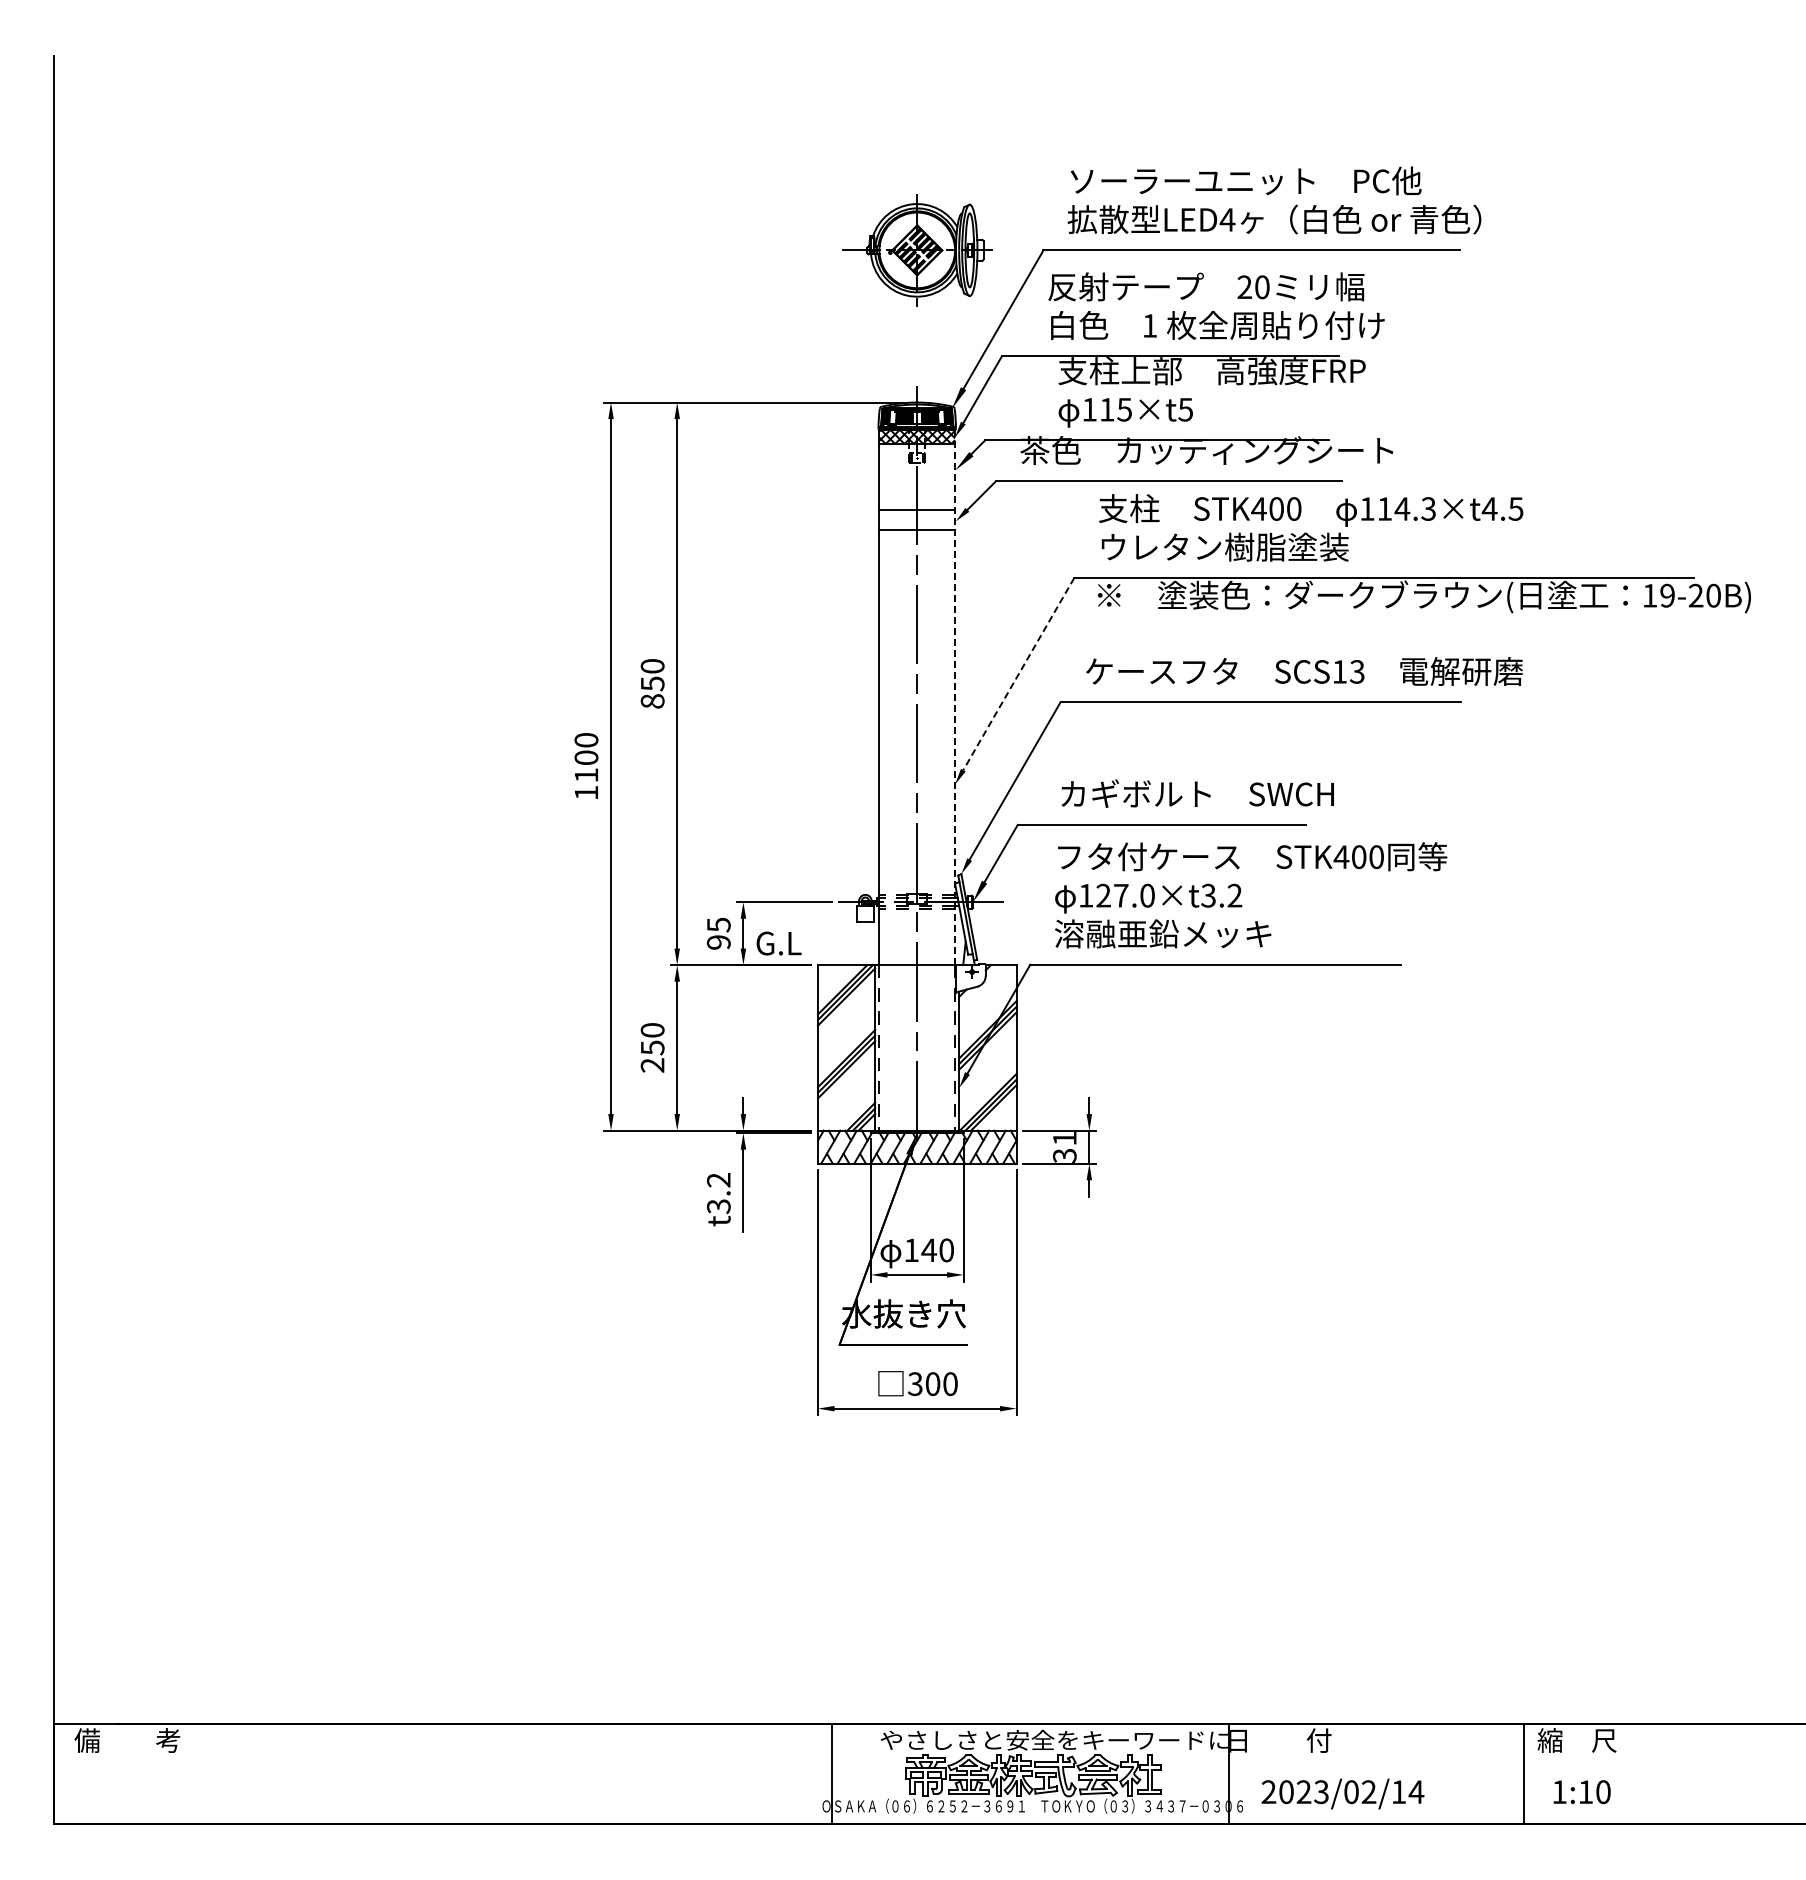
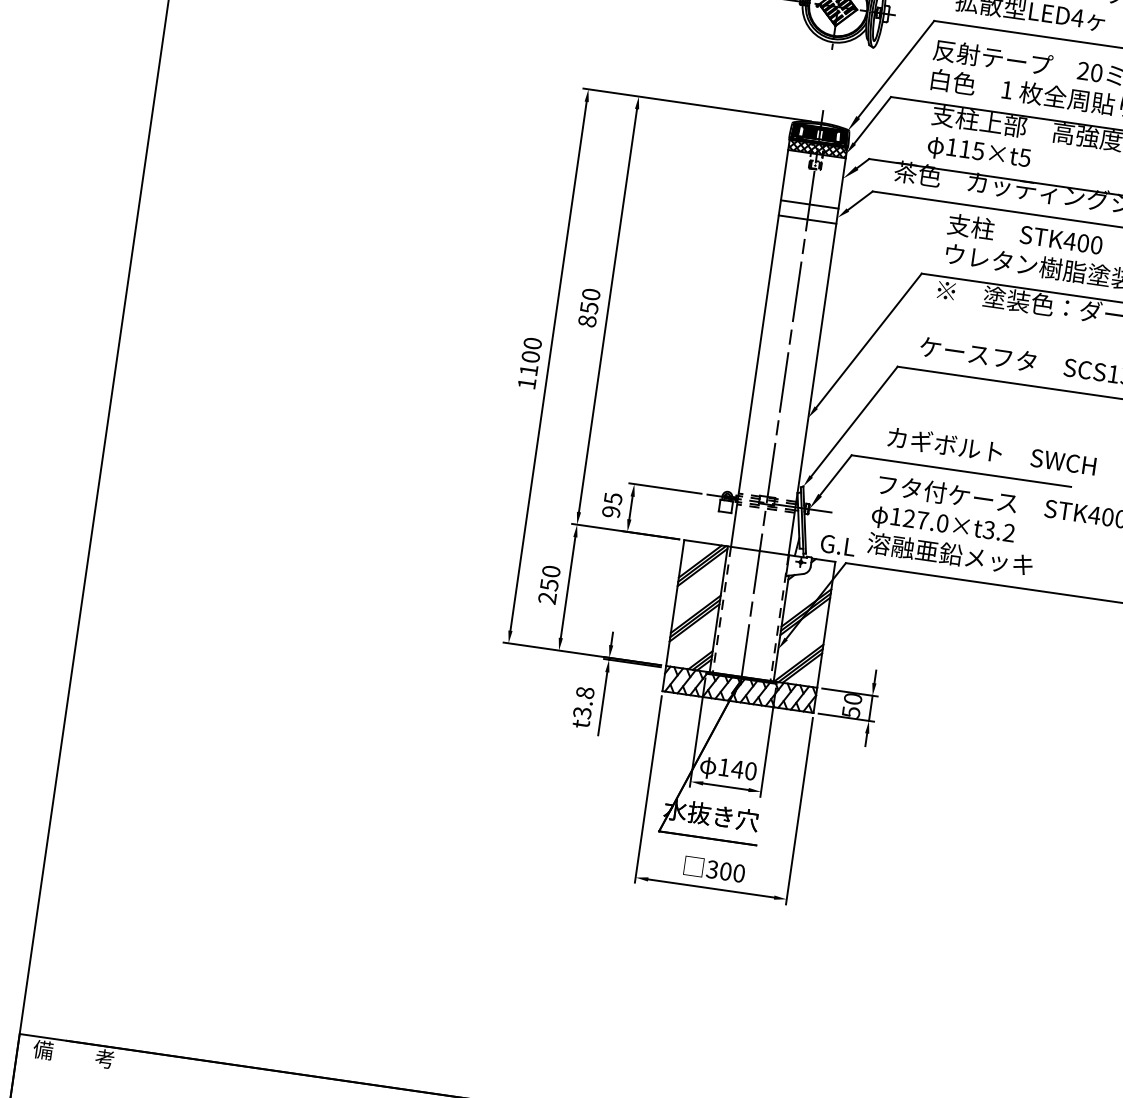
line: (1018, 674) -> (868, 340), dashed -> solid
line: (955, 697) -> (818, 351), dashed -> solid
text: (778, 943) -> (837, 545), moved
text: (1064, 1147) -> (851, 705), 31 -> 50
text: (718, 1179) -> (585, 692), t3.2 -> t3.8

